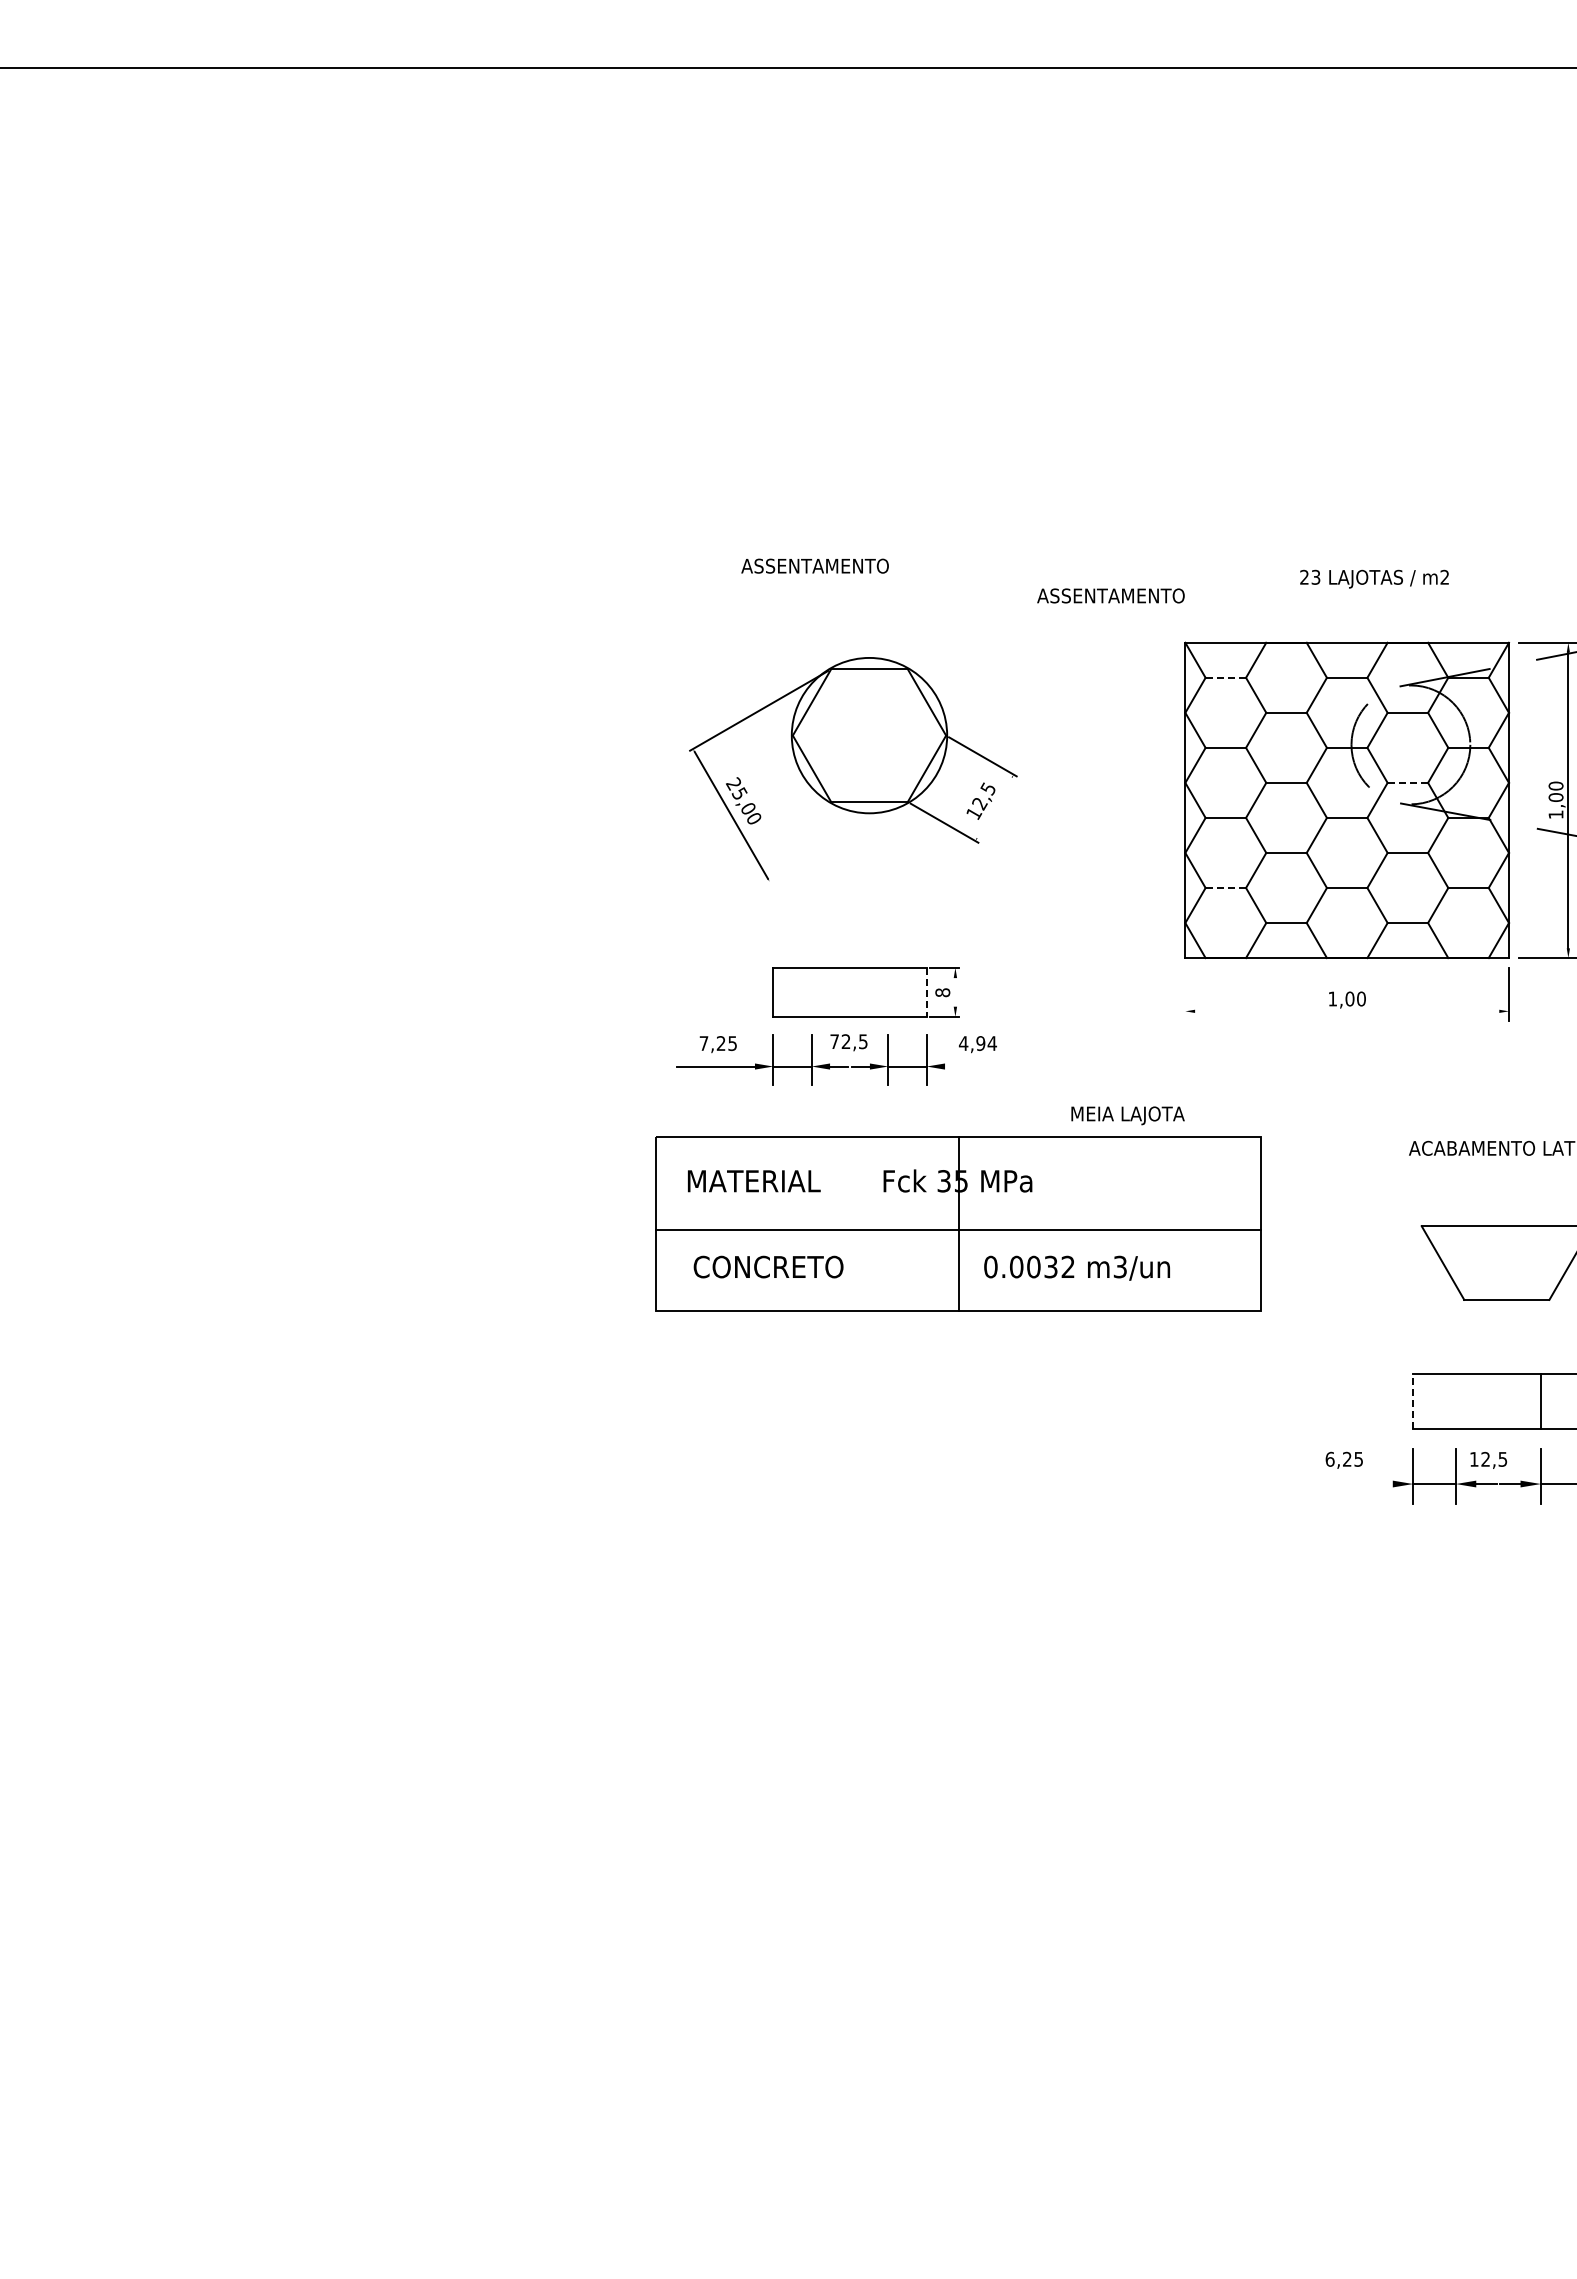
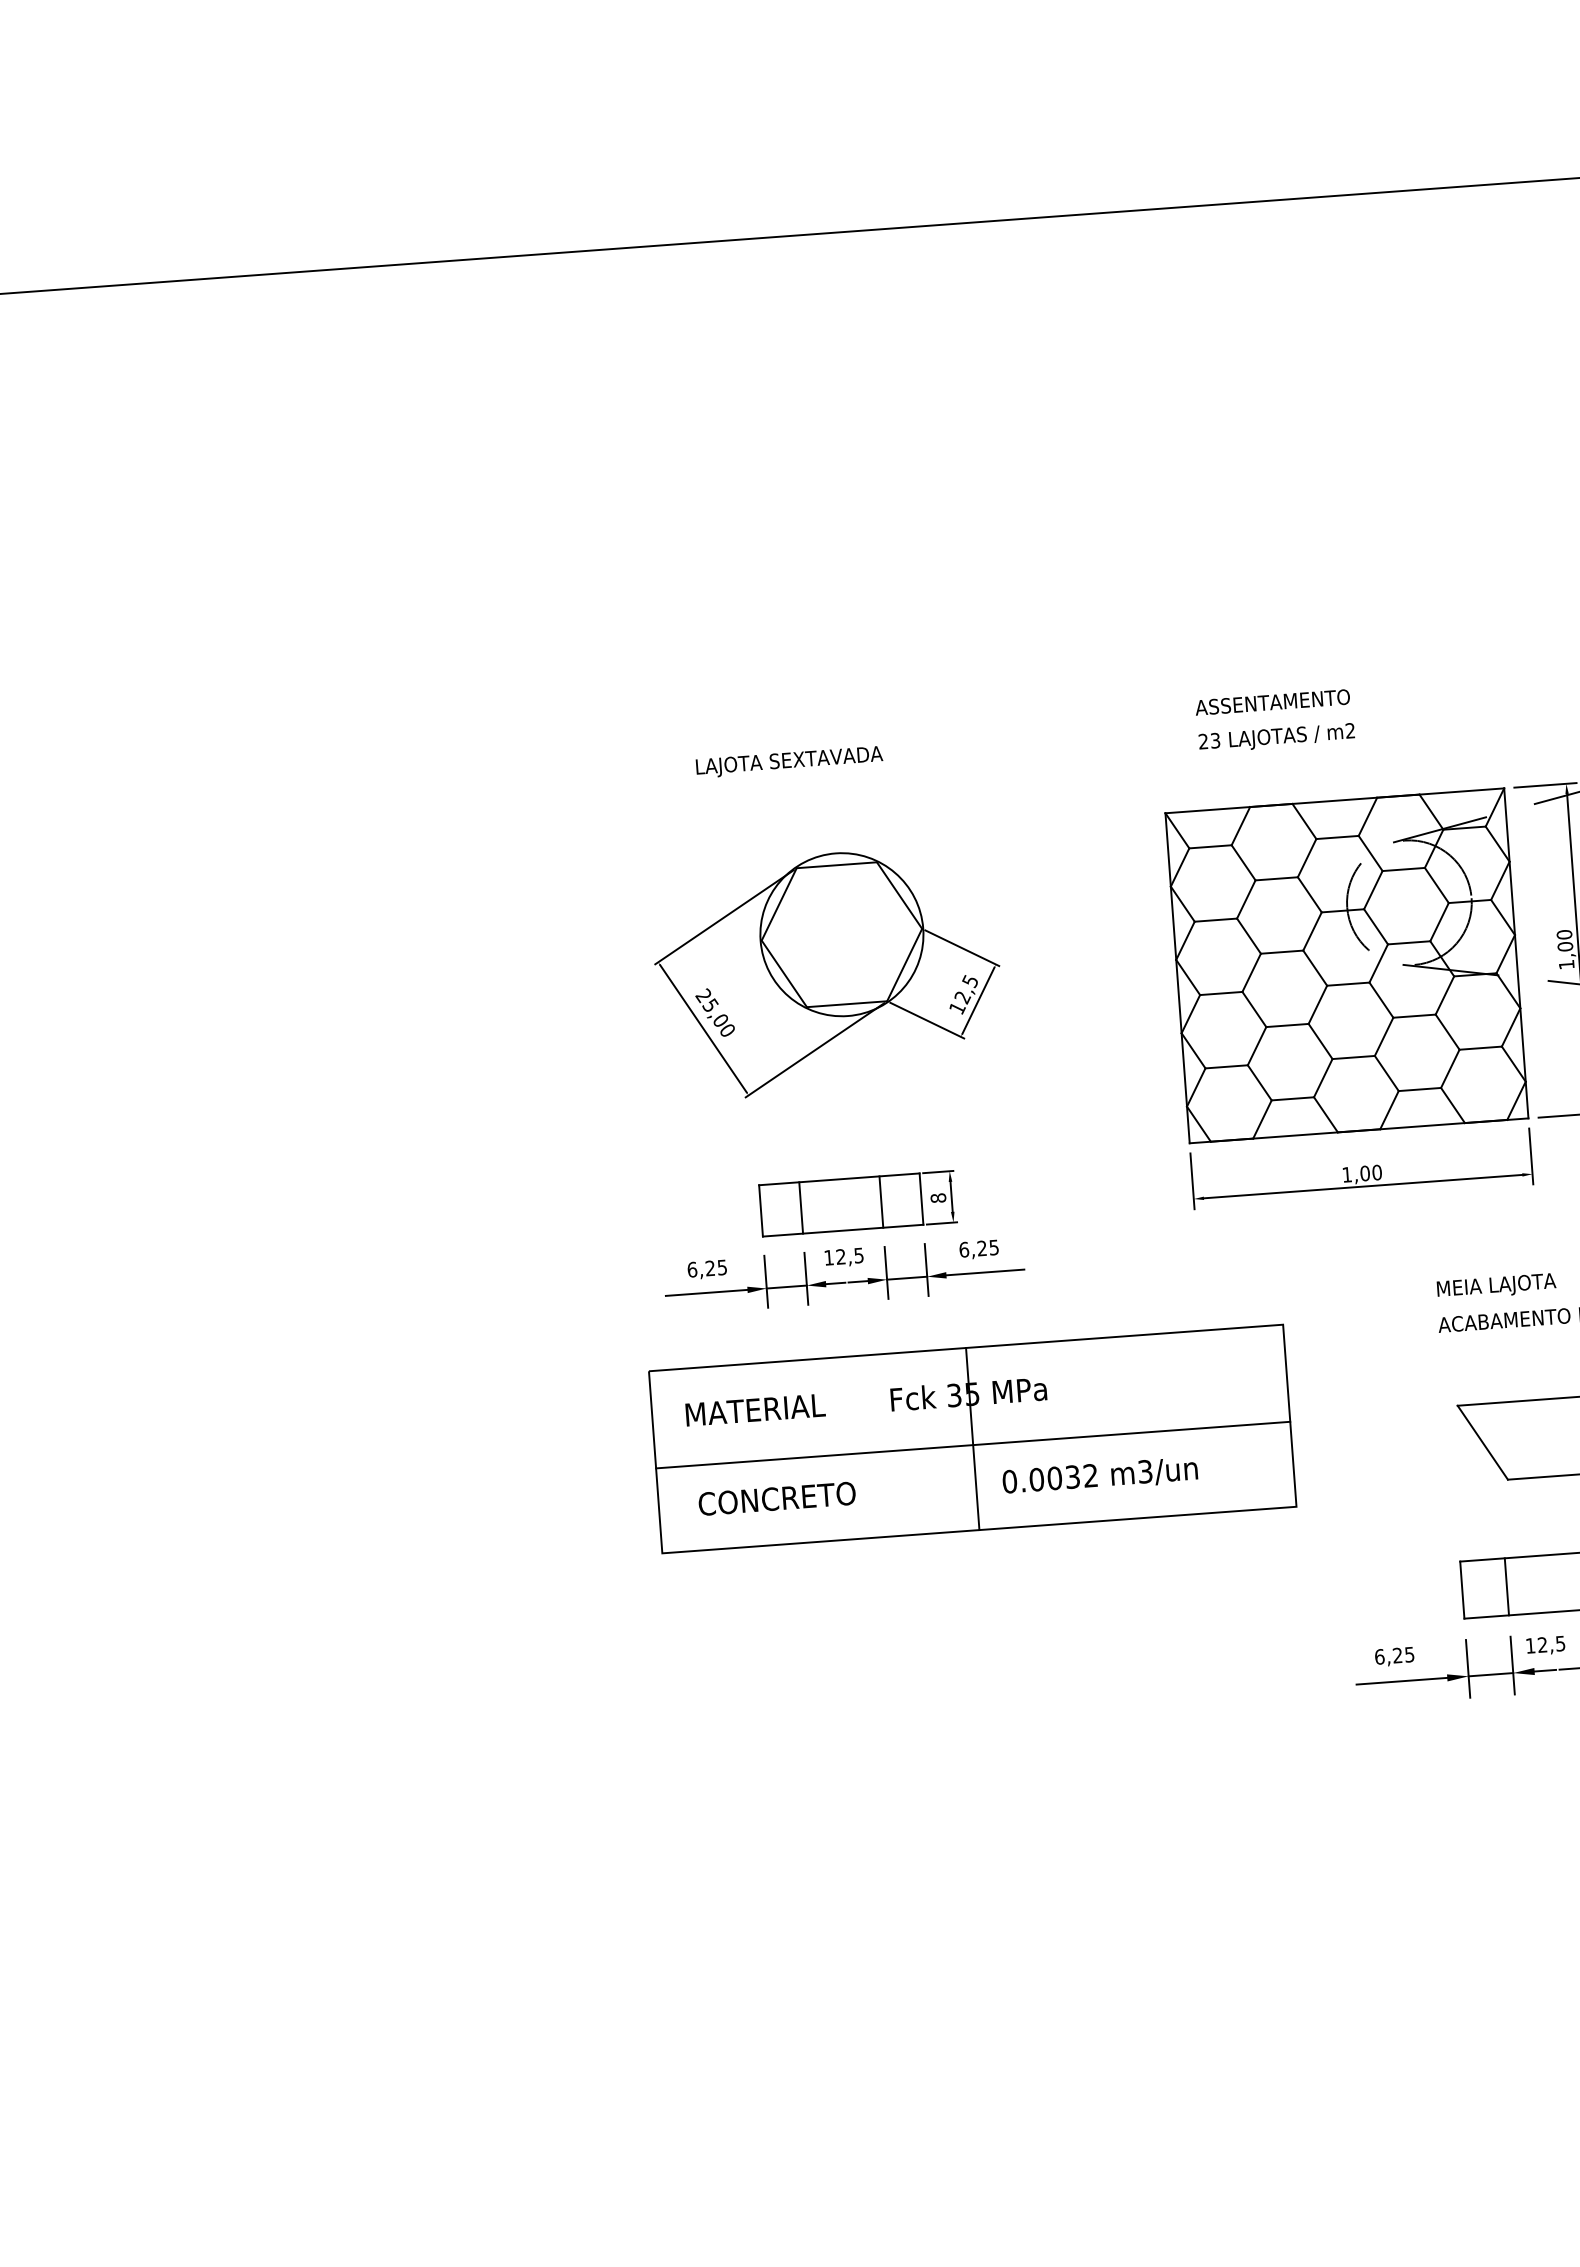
text: (830, 567) -> (788, 761), ASSENTAMENTO -> LAJOTA SEXTAVADA
text: (1374, 578) -> (1276, 737), moved
text: (1110, 595) -> (1272, 701), moved
line: (1225, 677) -> (1210, 846), dashed -> solid
line: (1407, 782) -> (1408, 942), dashed -> solid
line: (994, 807) -> (978, 1000), added
line: (835, 843) -> (814, 1050), added
line: (1225, 888) -> (1226, 1067), dashed -> solid
line: (811, 991) -> (800, 1207), added
line: (888, 991) -> (881, 1201), added
line: (926, 992) -> (921, 1199), dashed -> solid
line: (955, 992) -> (951, 1196), added
line: (1185, 994) -> (1192, 1181), added
line: (1347, 1011) -> (1363, 1186), added
text: (834, 1041) -> (828, 1257), 72,5 -> 12,5
text: (703, 1043) -> (691, 1269), 7,25 -> 6,25
text: (977, 1043) -> (978, 1248), 4,94 -> 6,25
line: (982, 1066) -> (985, 1272), added
text: (1127, 1115) -> (1496, 1286), moved
line: (1413, 1401) -> (1462, 1589), dashed -> solid
line: (1455, 1401) -> (1506, 1586), added
line: (1349, 1484) -> (1401, 1681), added

